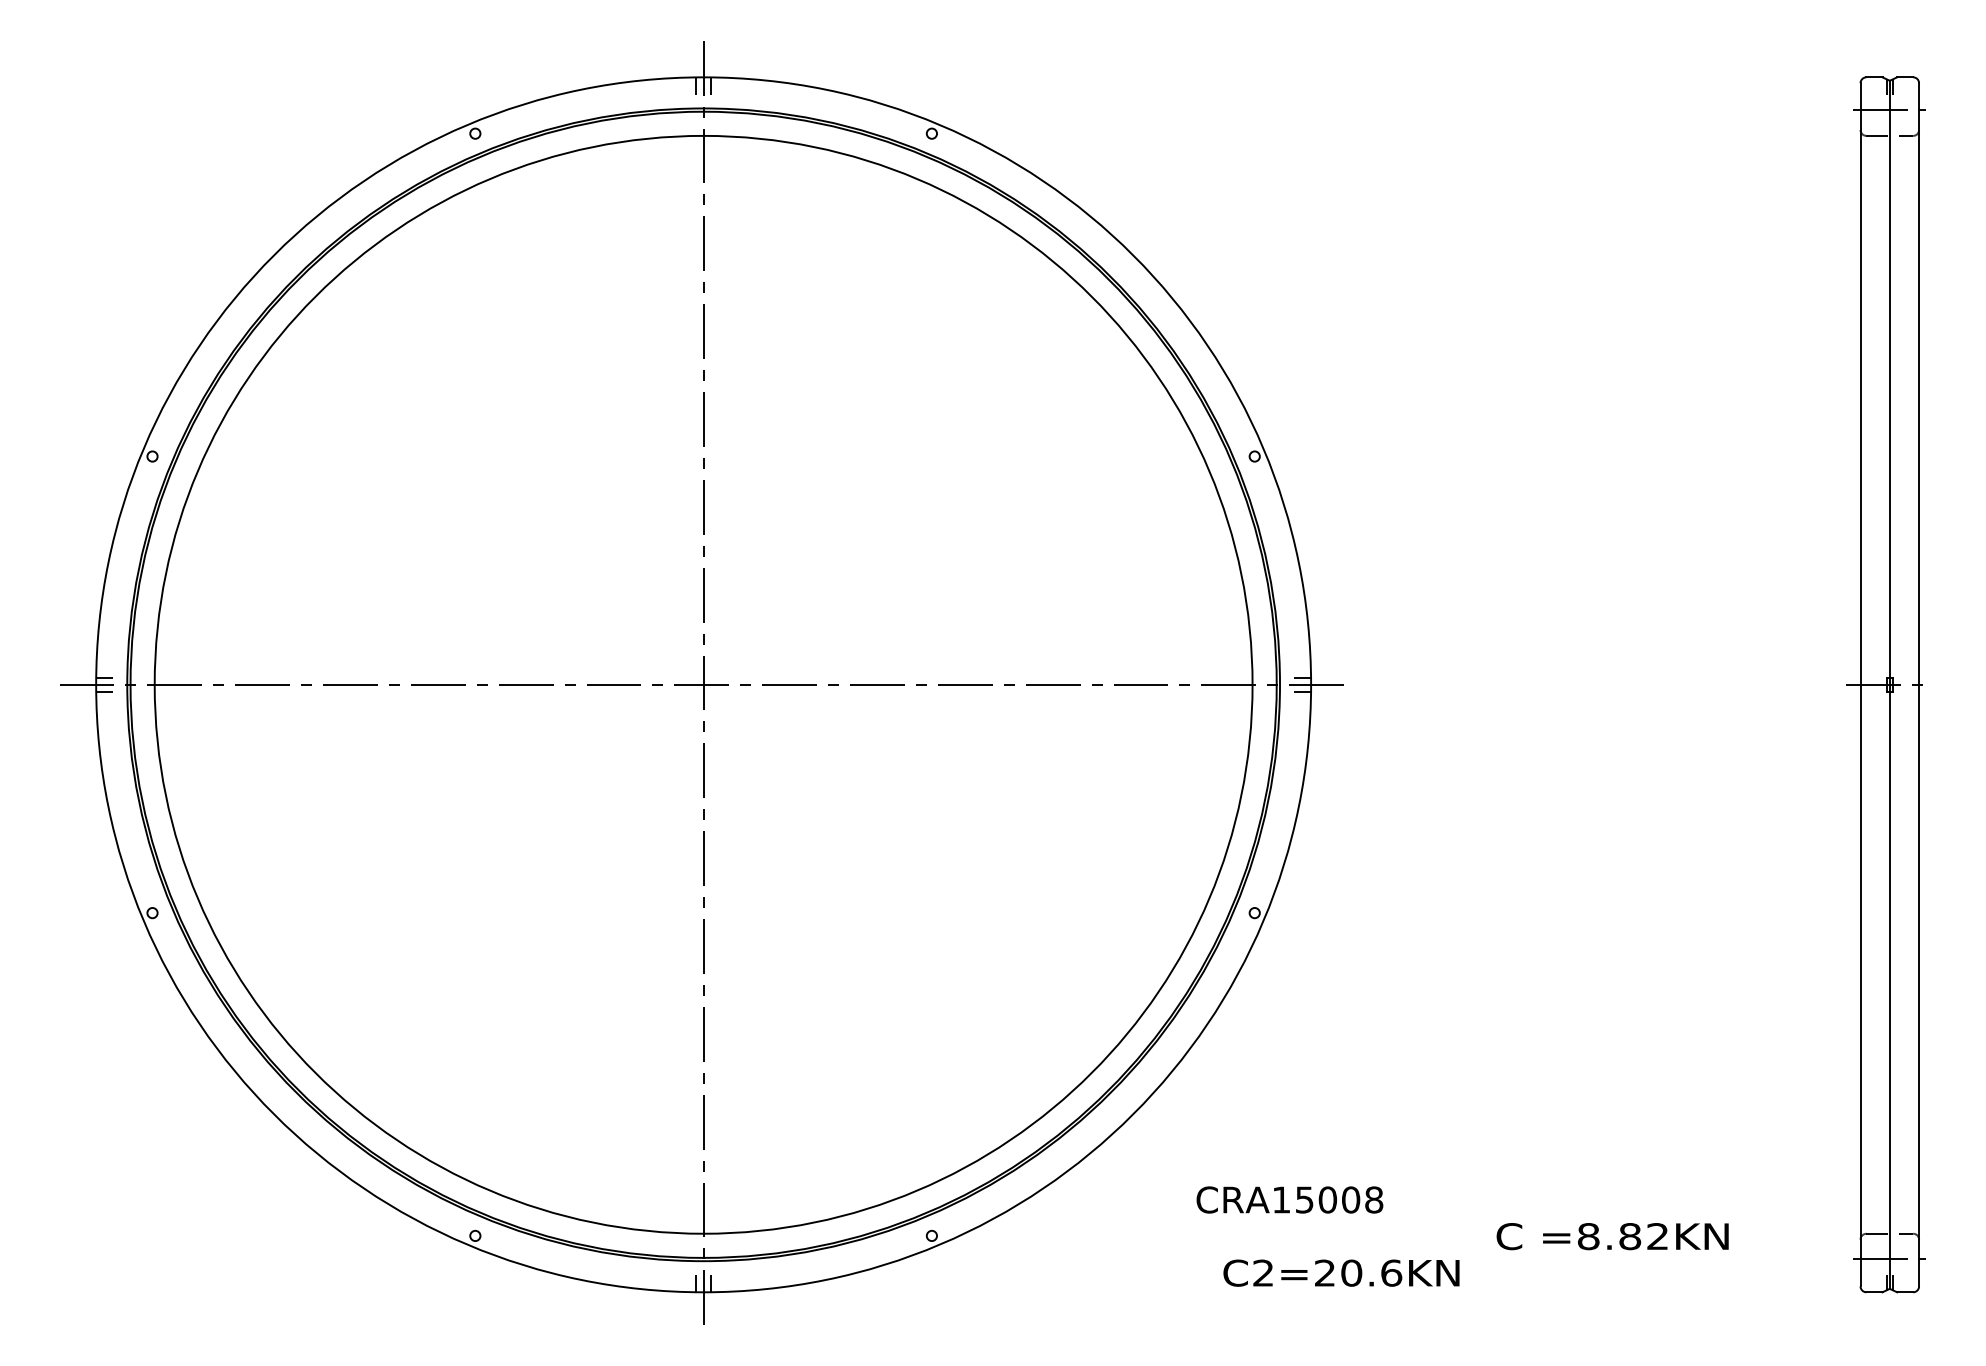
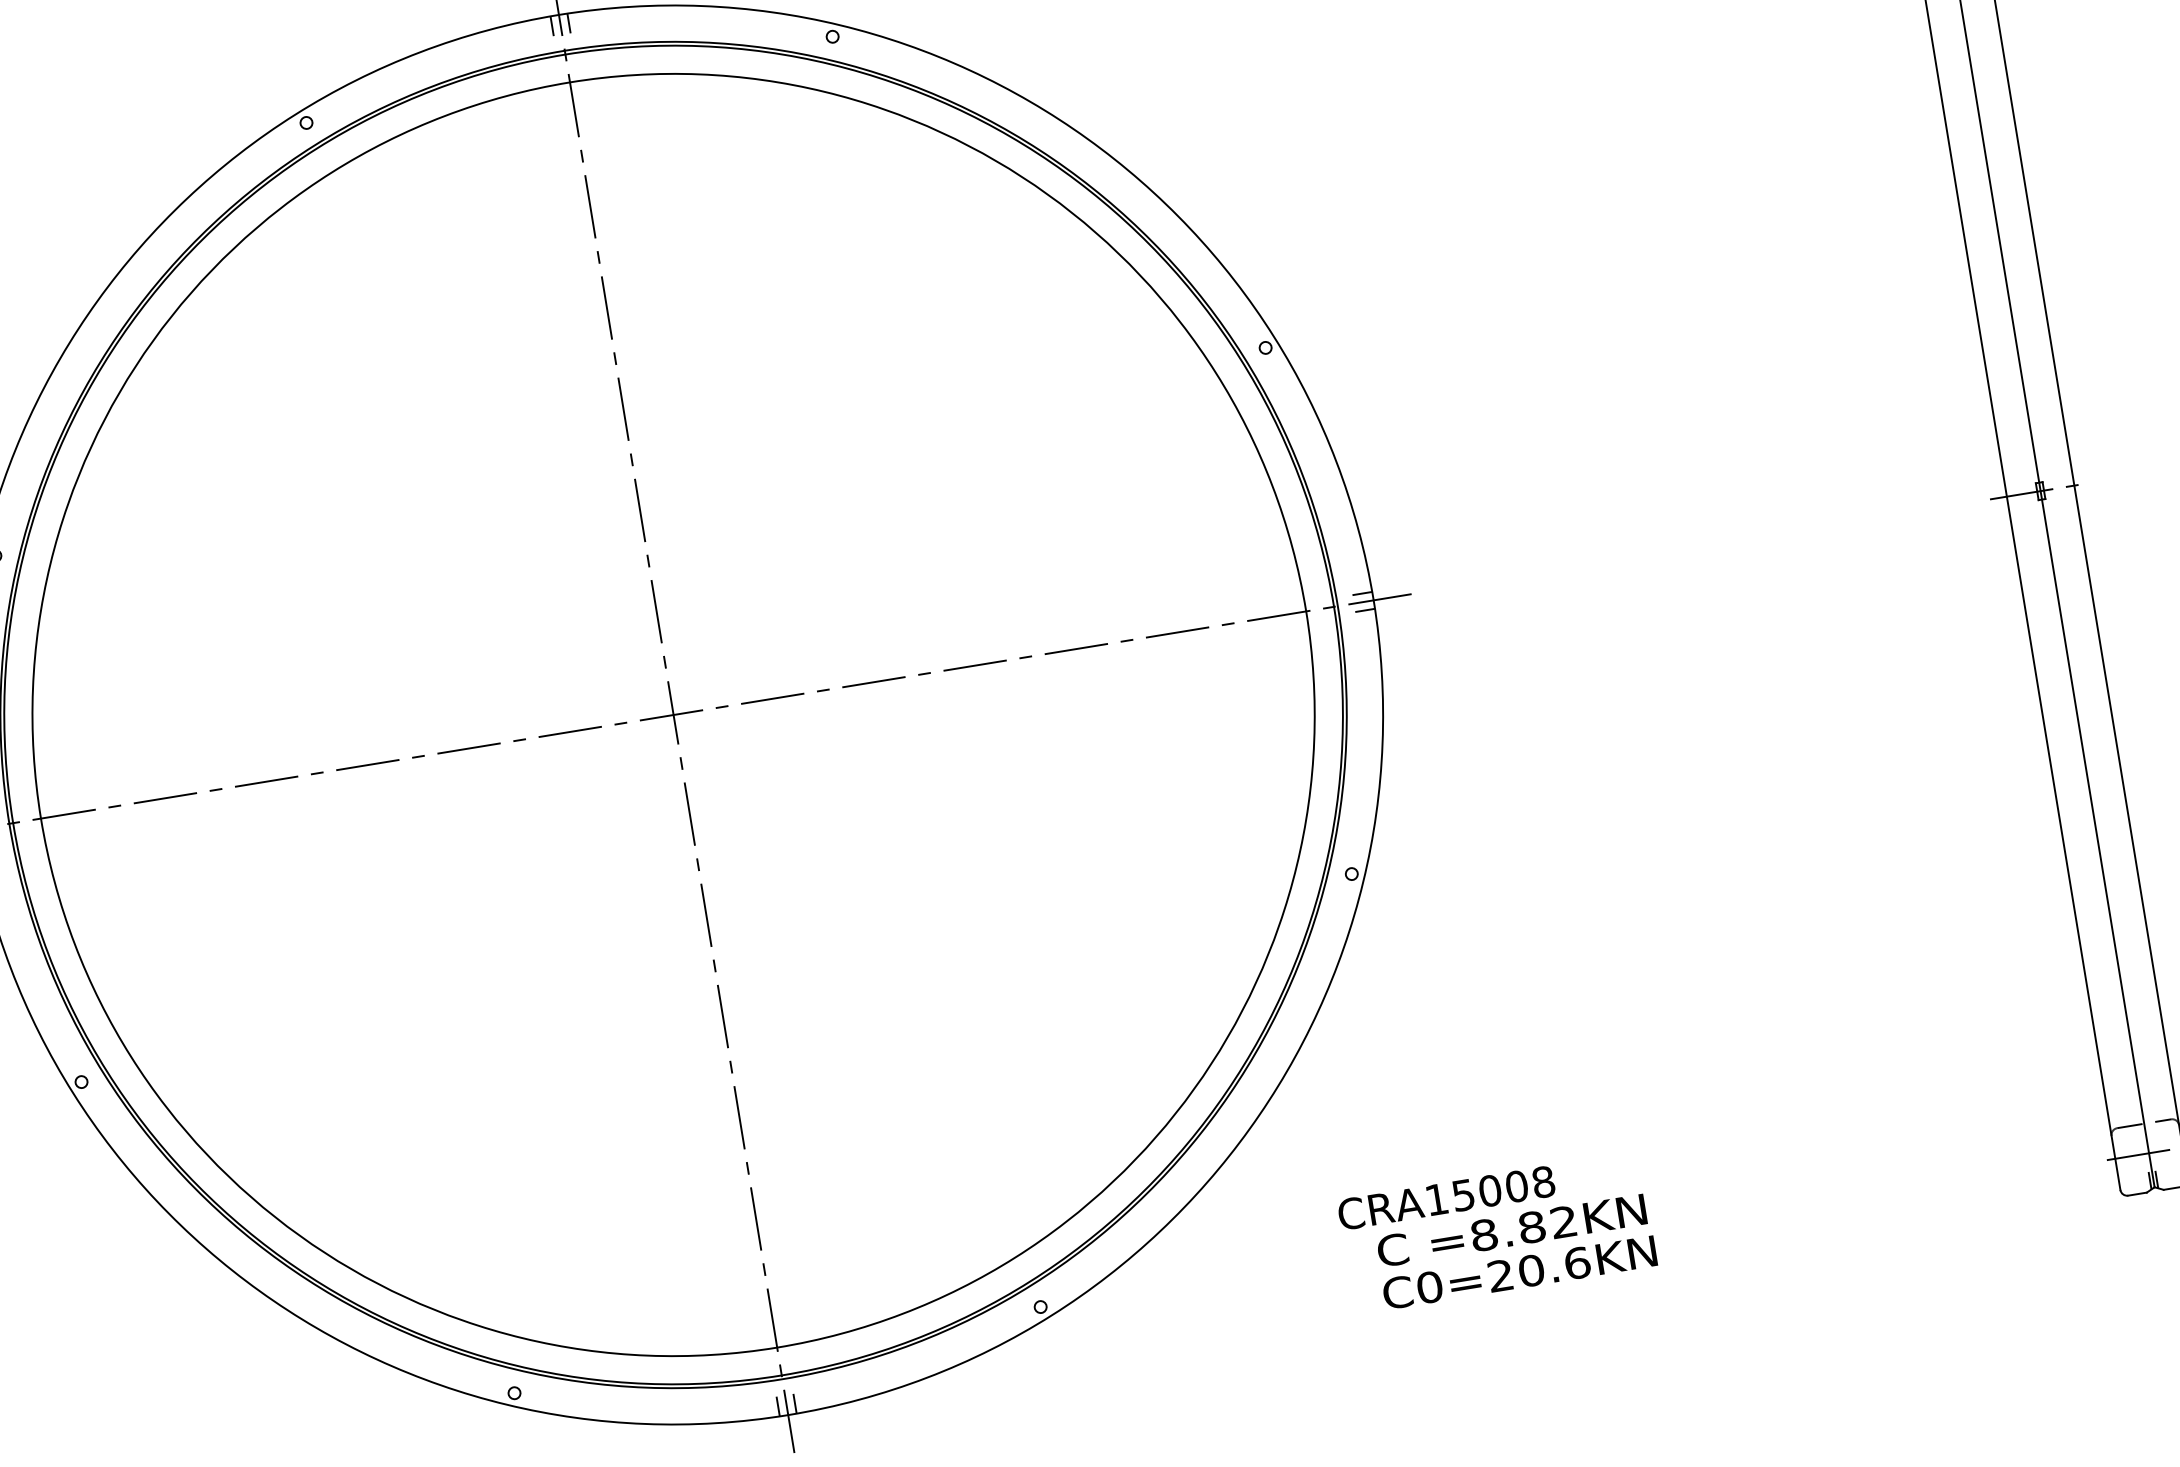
text: (1612, 1236) -> (1511, 1230), moved
text: (1263, 1272) -> (1429, 1286), C2=20.6KN -> C0=20.6KN

